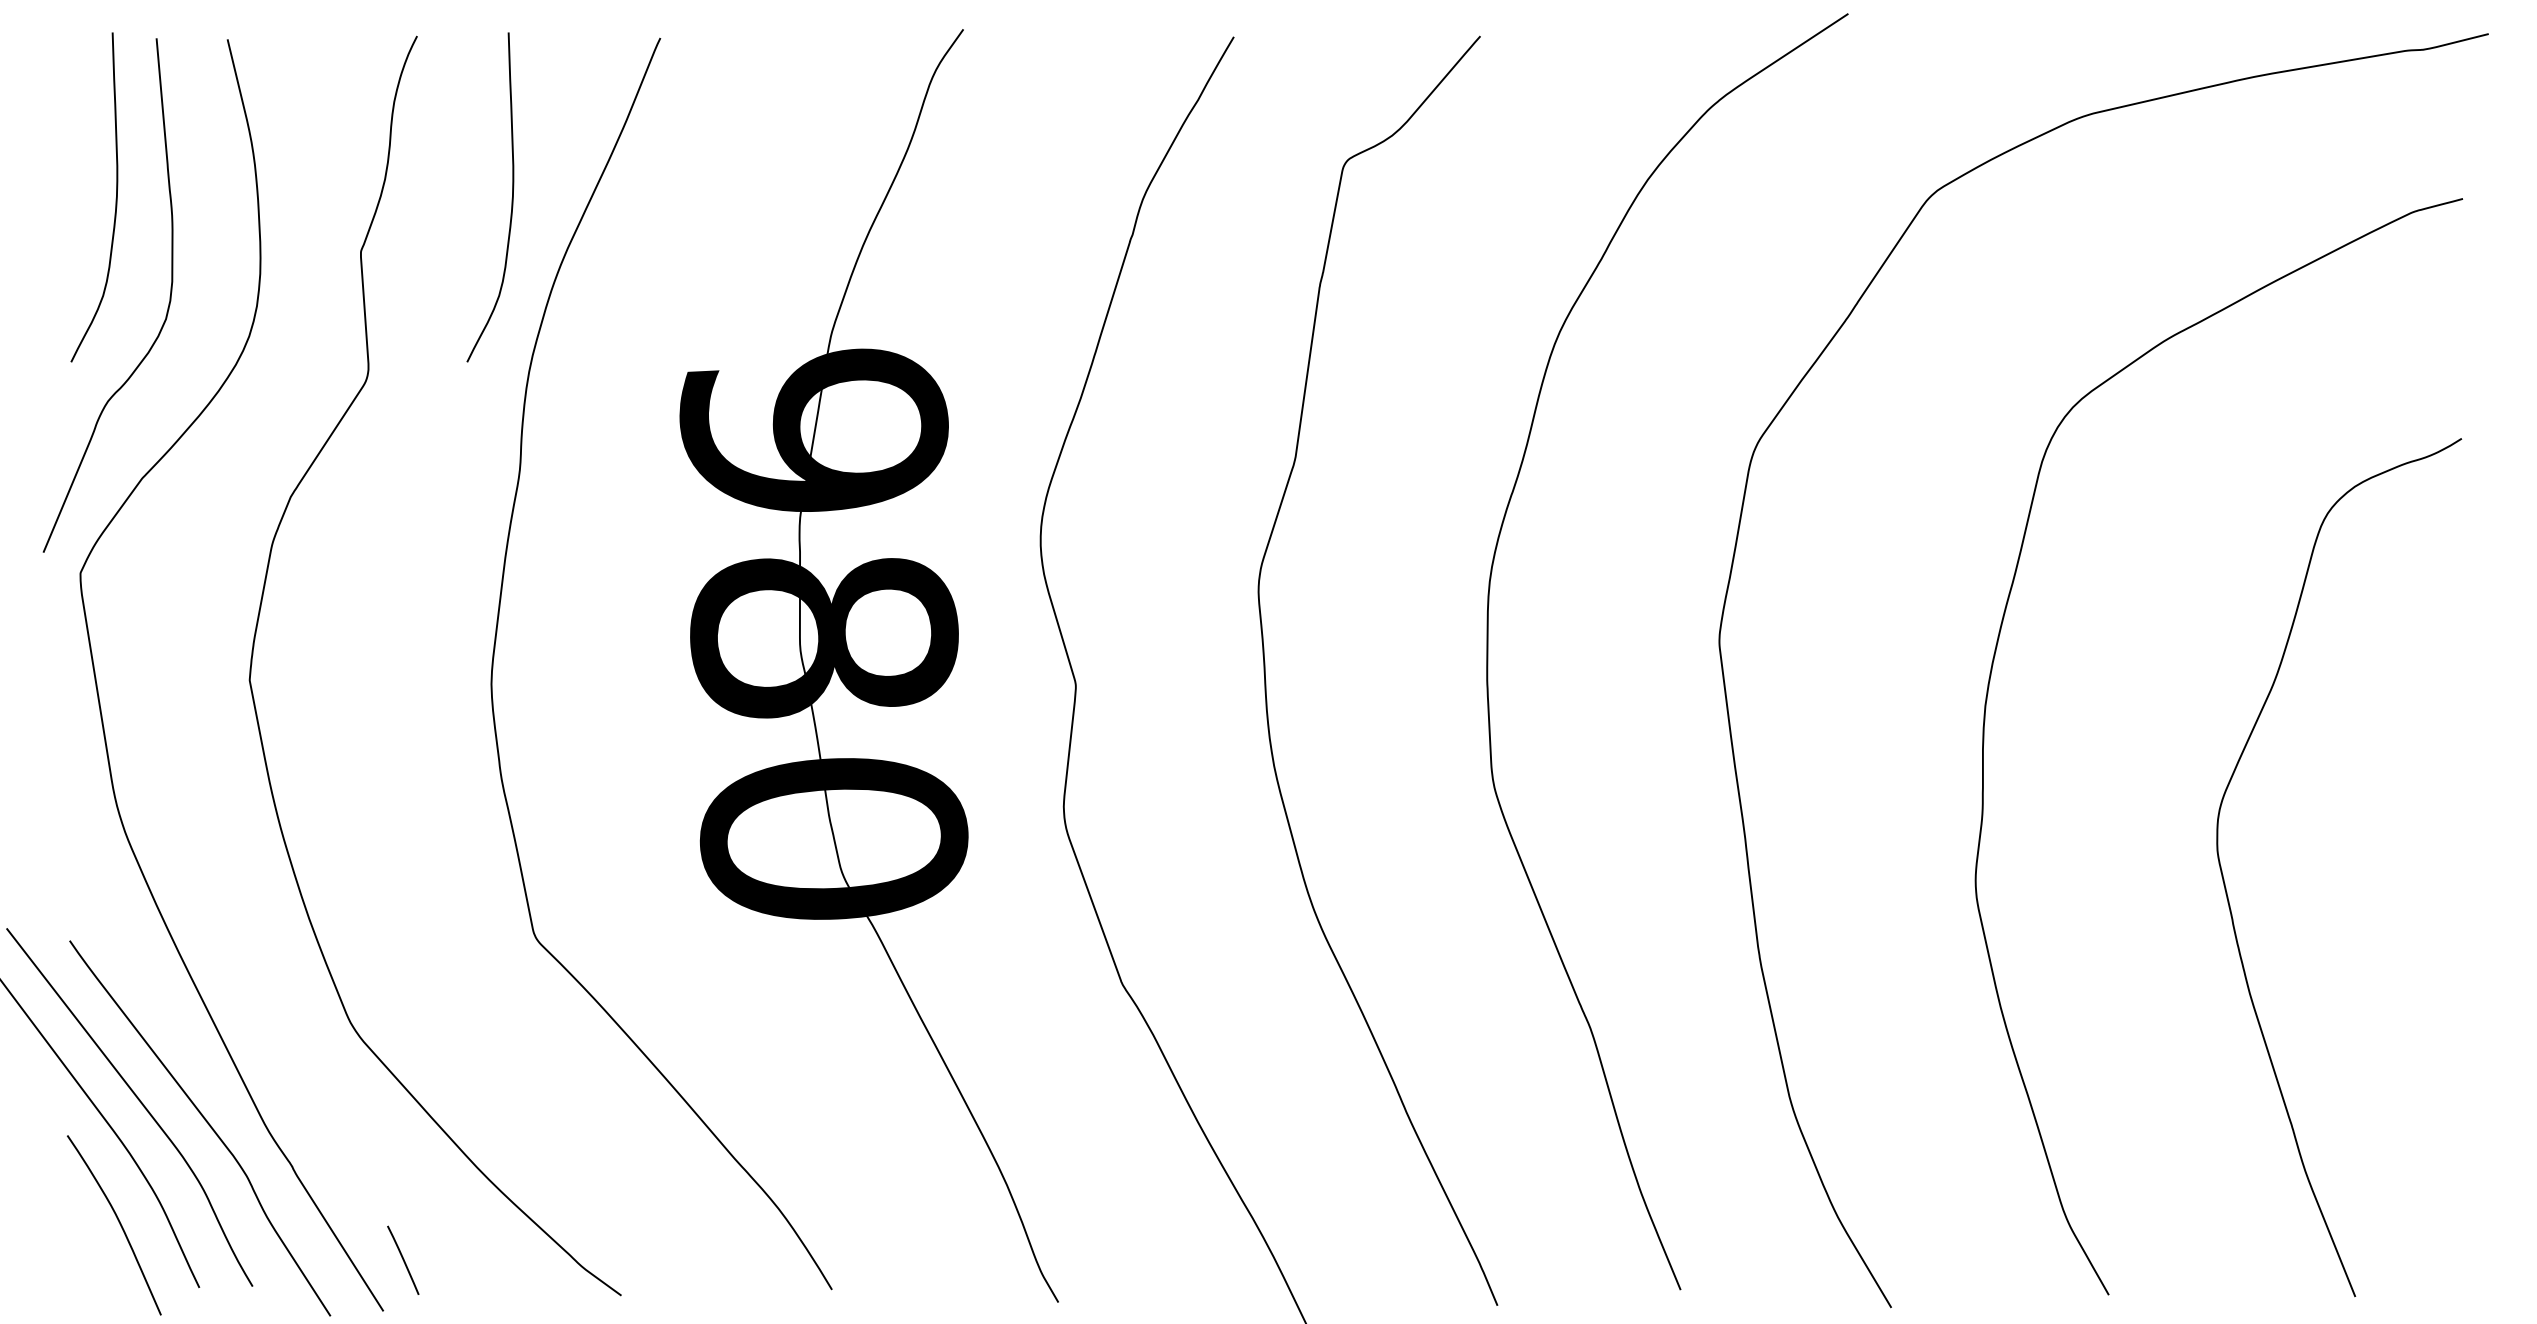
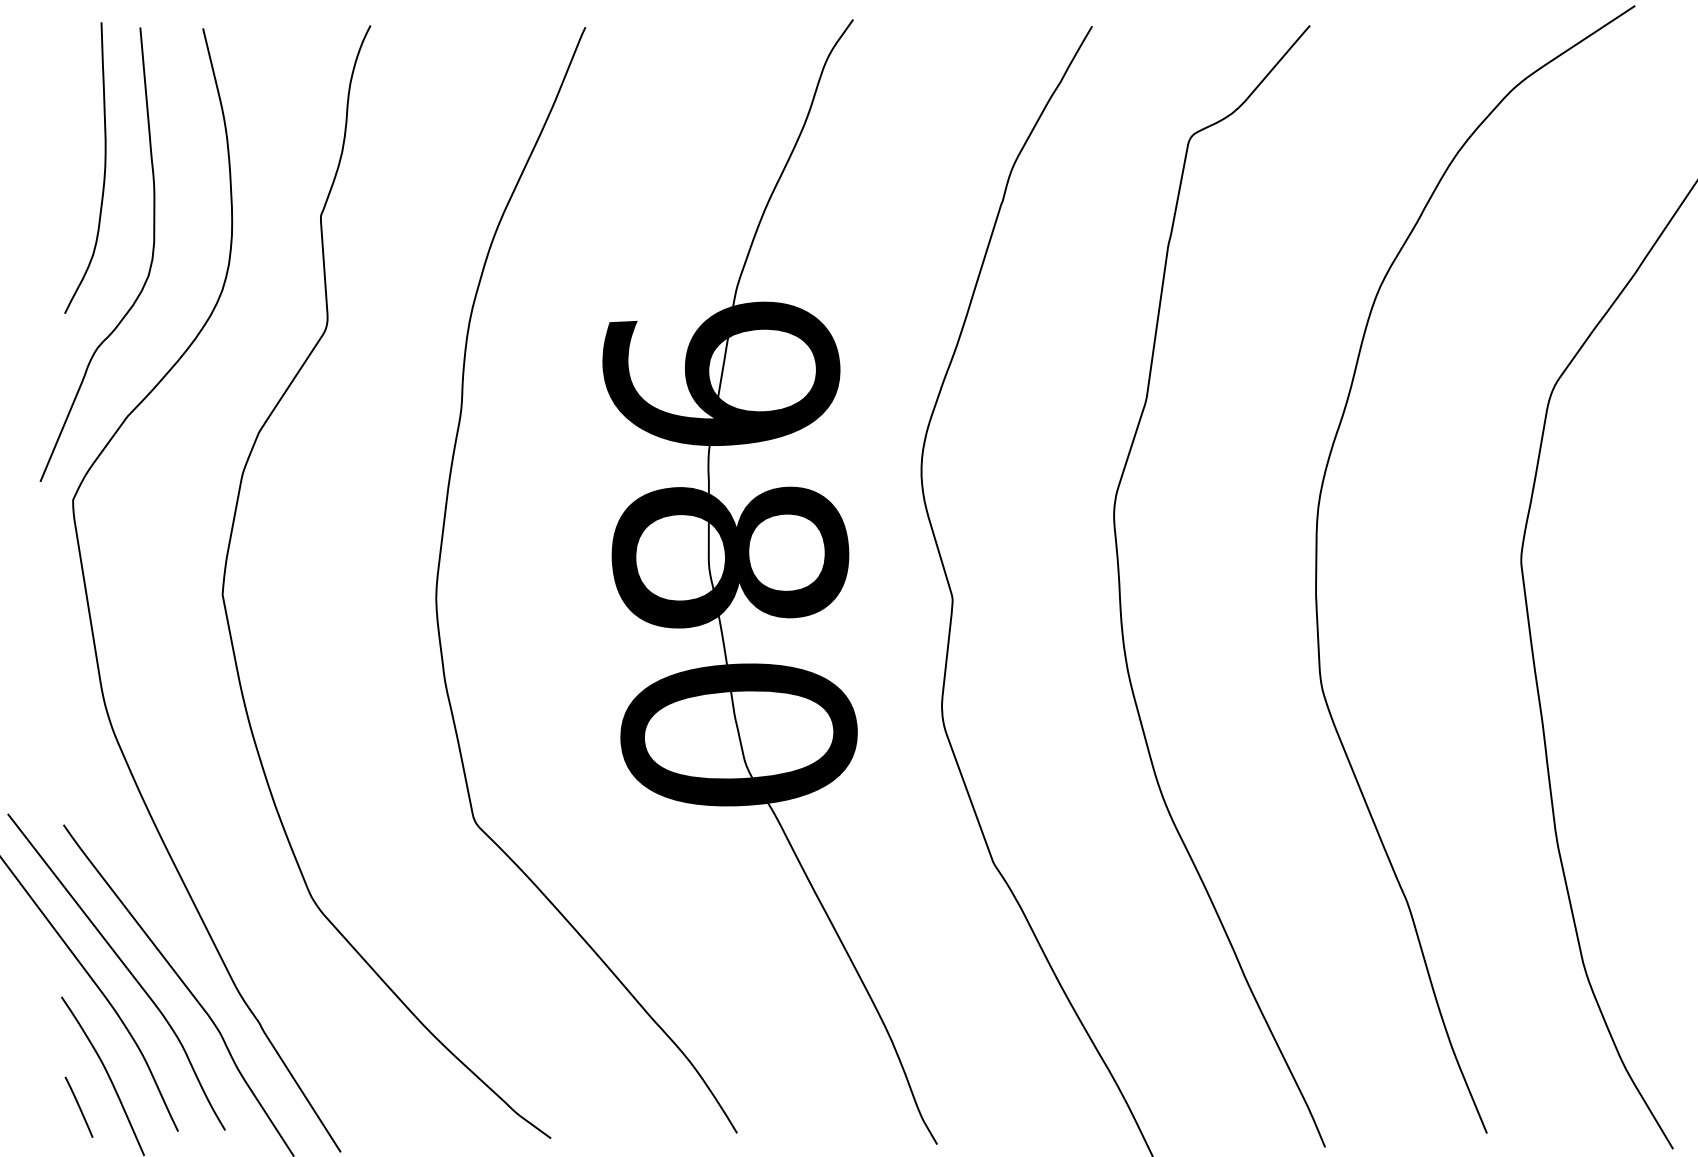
curve: (511, 198) -> (453, 169), removed
line: (403, 1259) -> (79, 1106), moved

